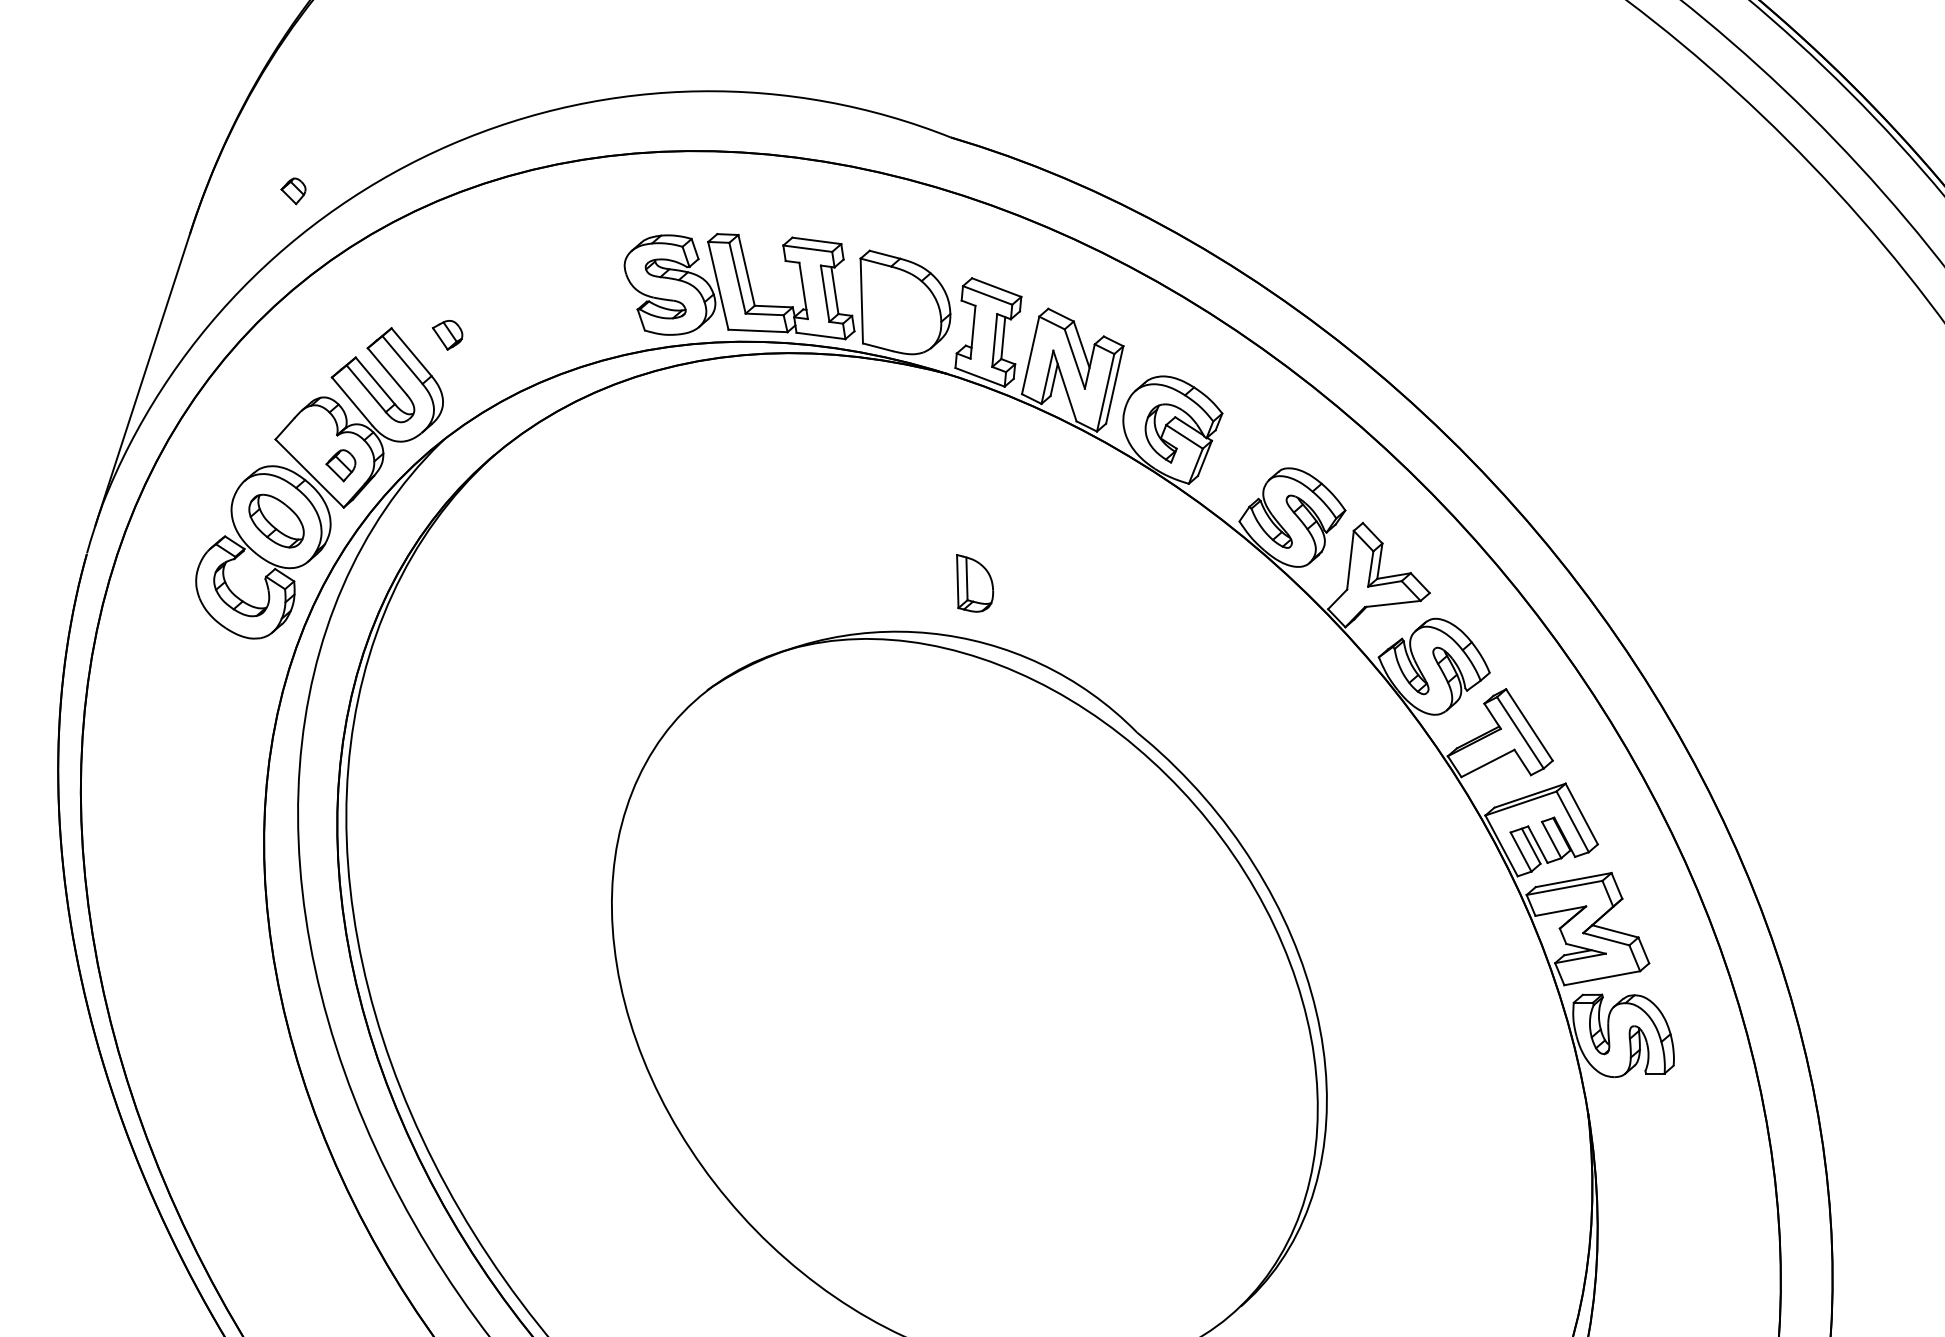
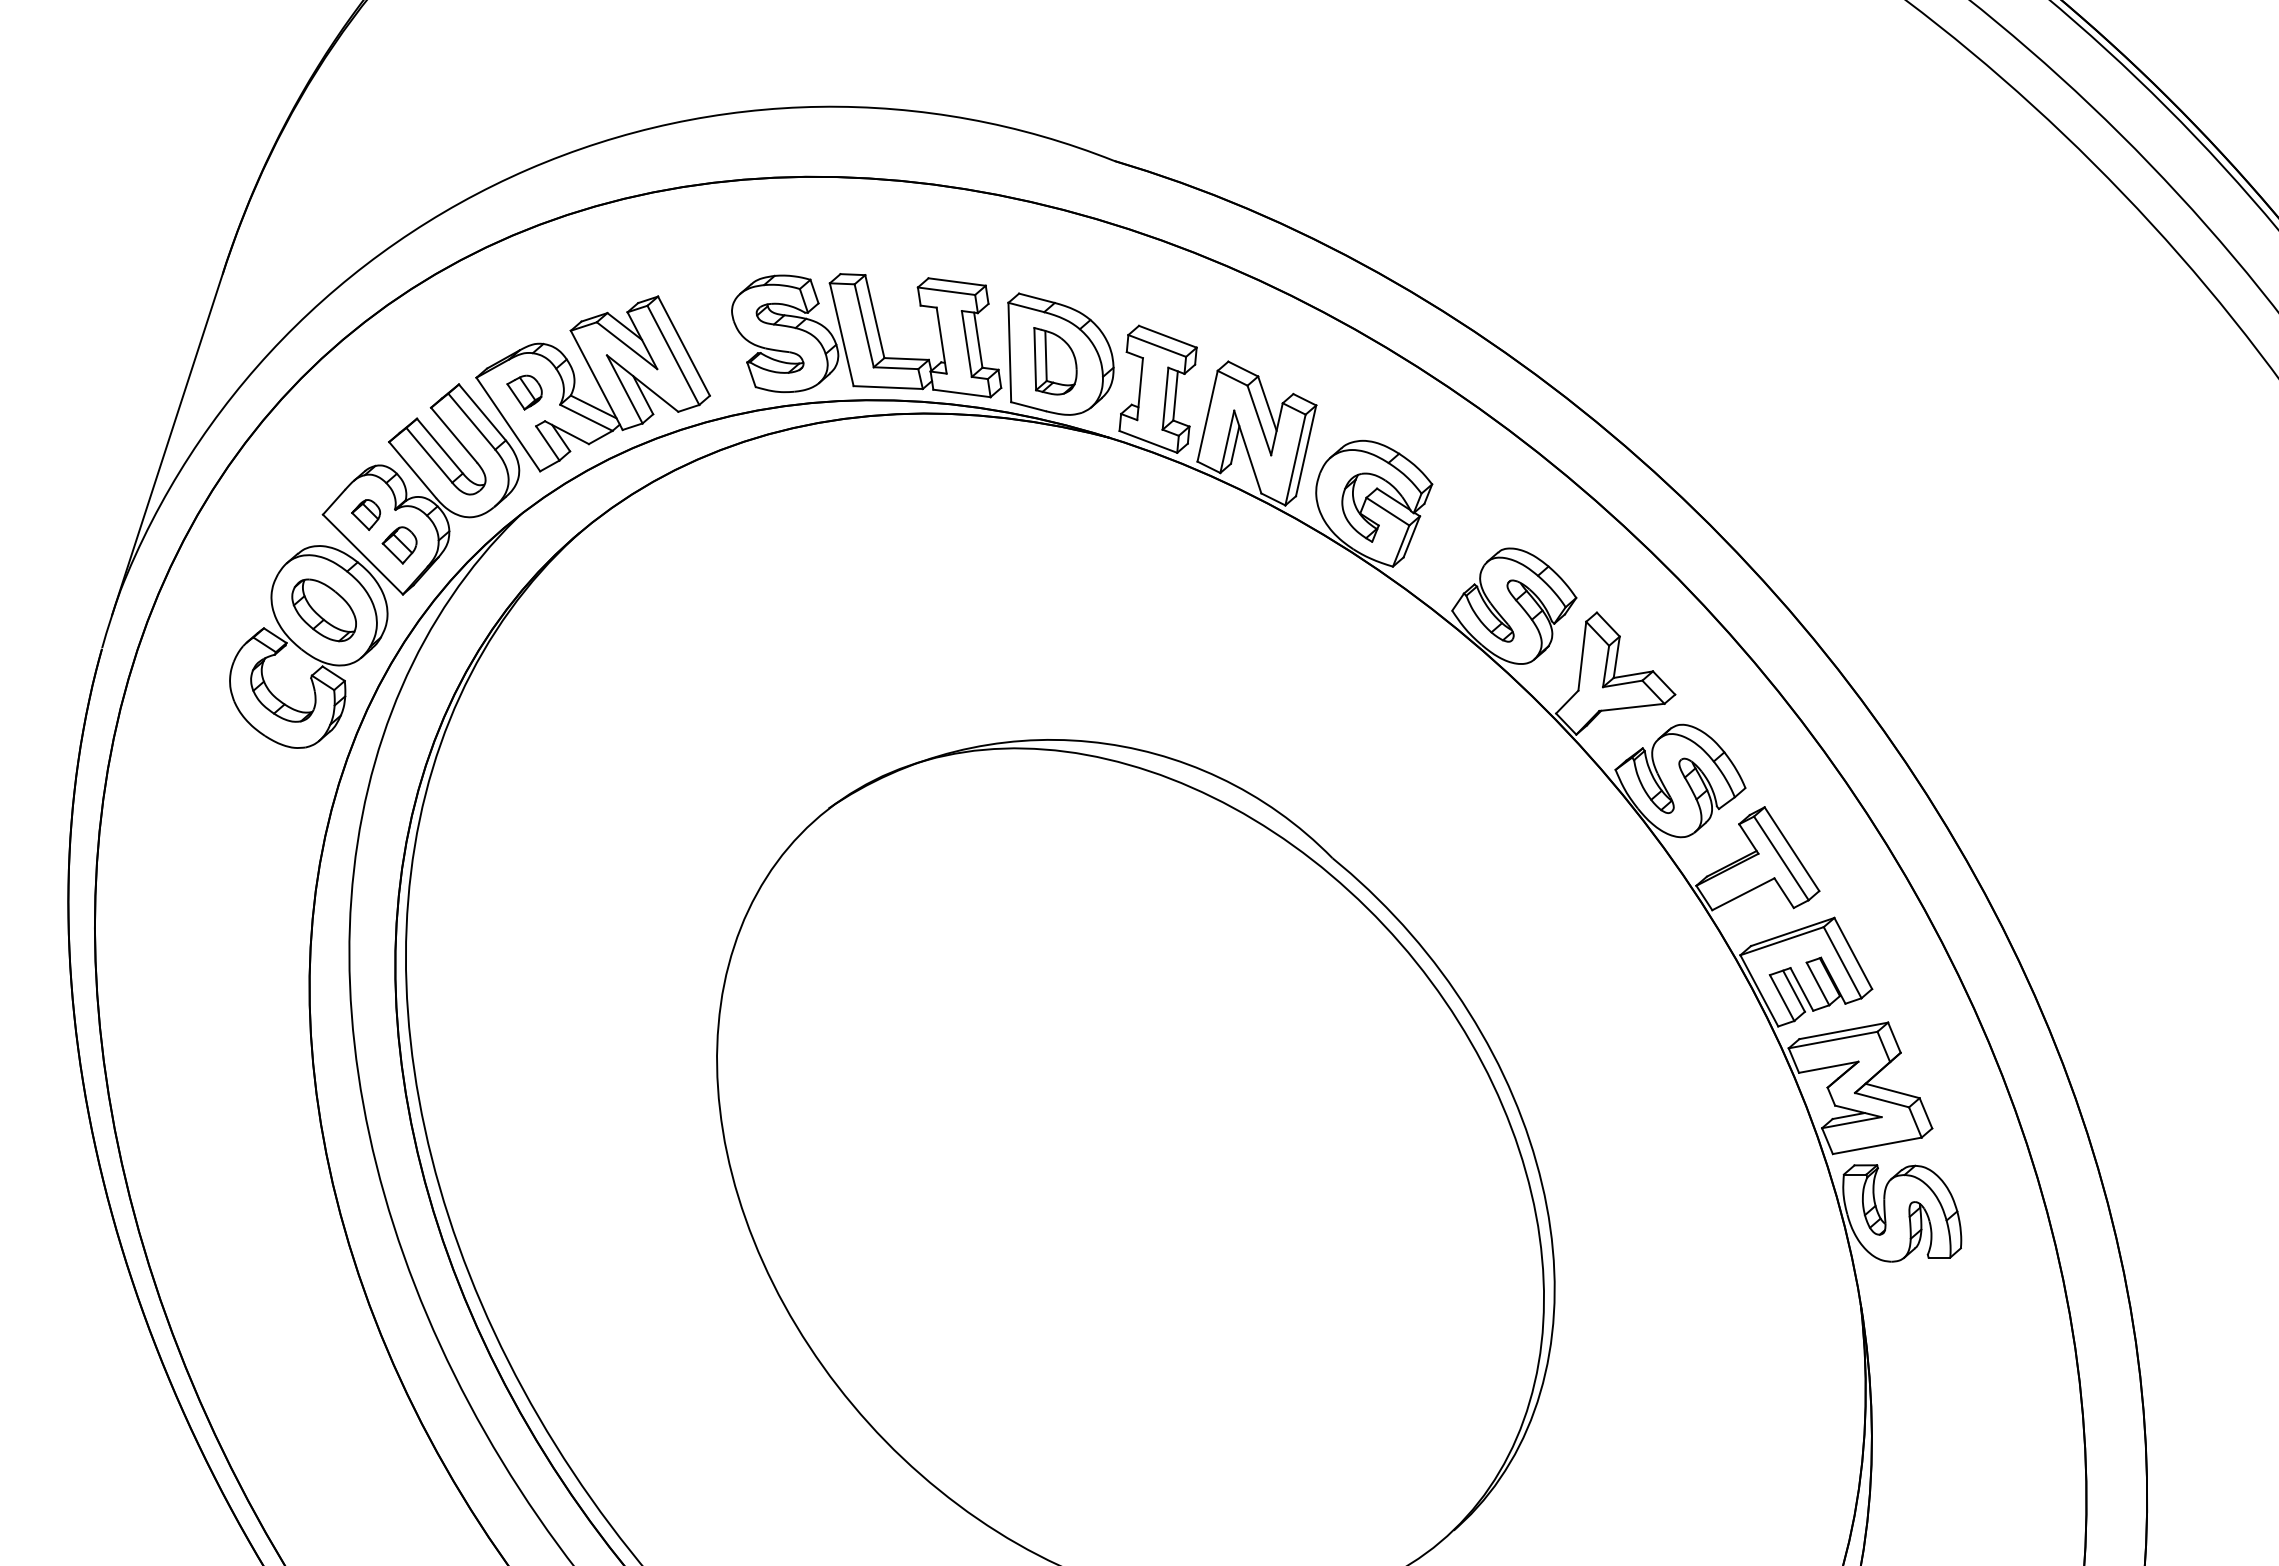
part: (293, 190) -> (366, 514), moved
part: (505, 327) -> (592, 383), added
part: (975, 583) -> (1055, 361), moved

